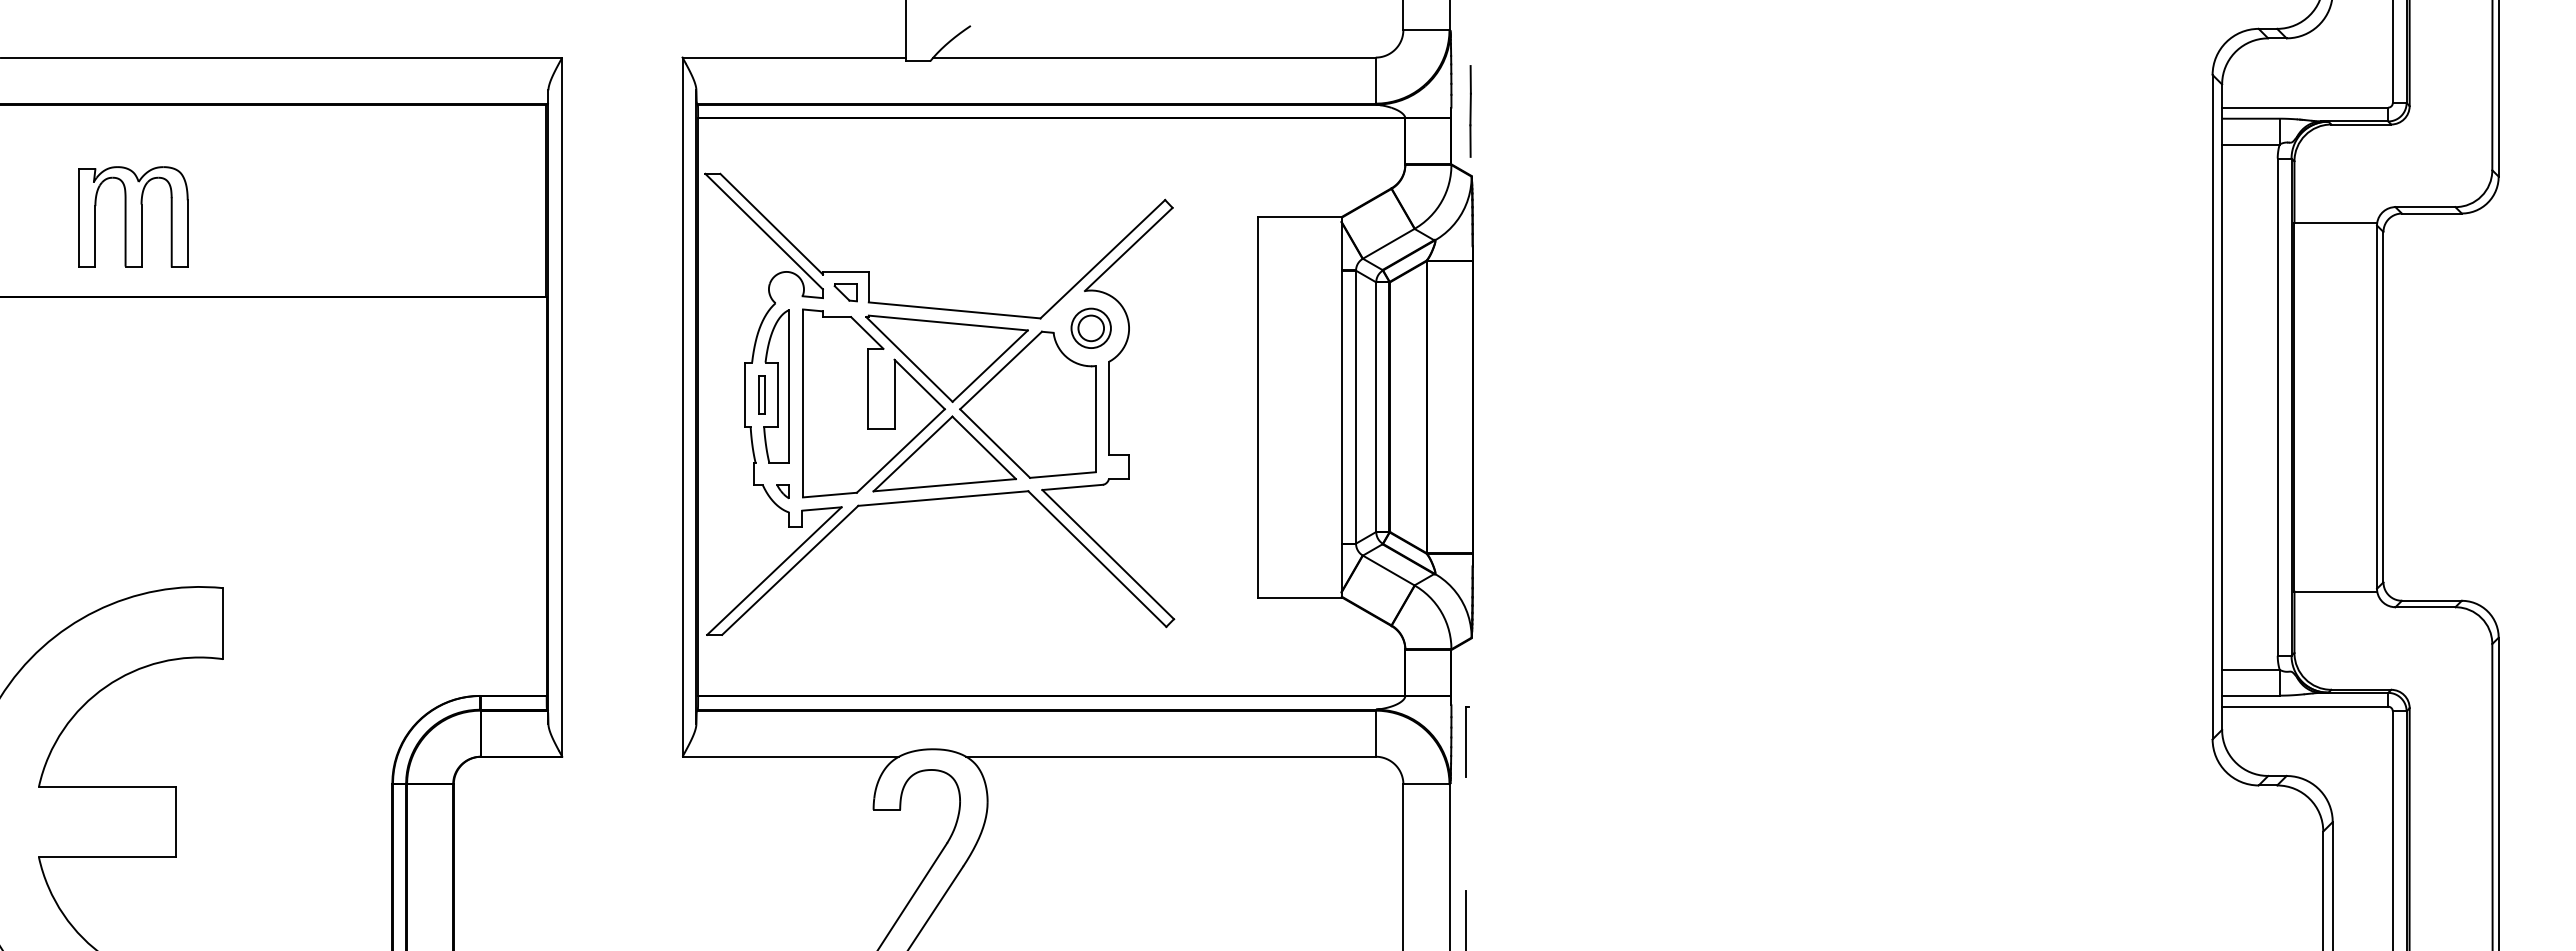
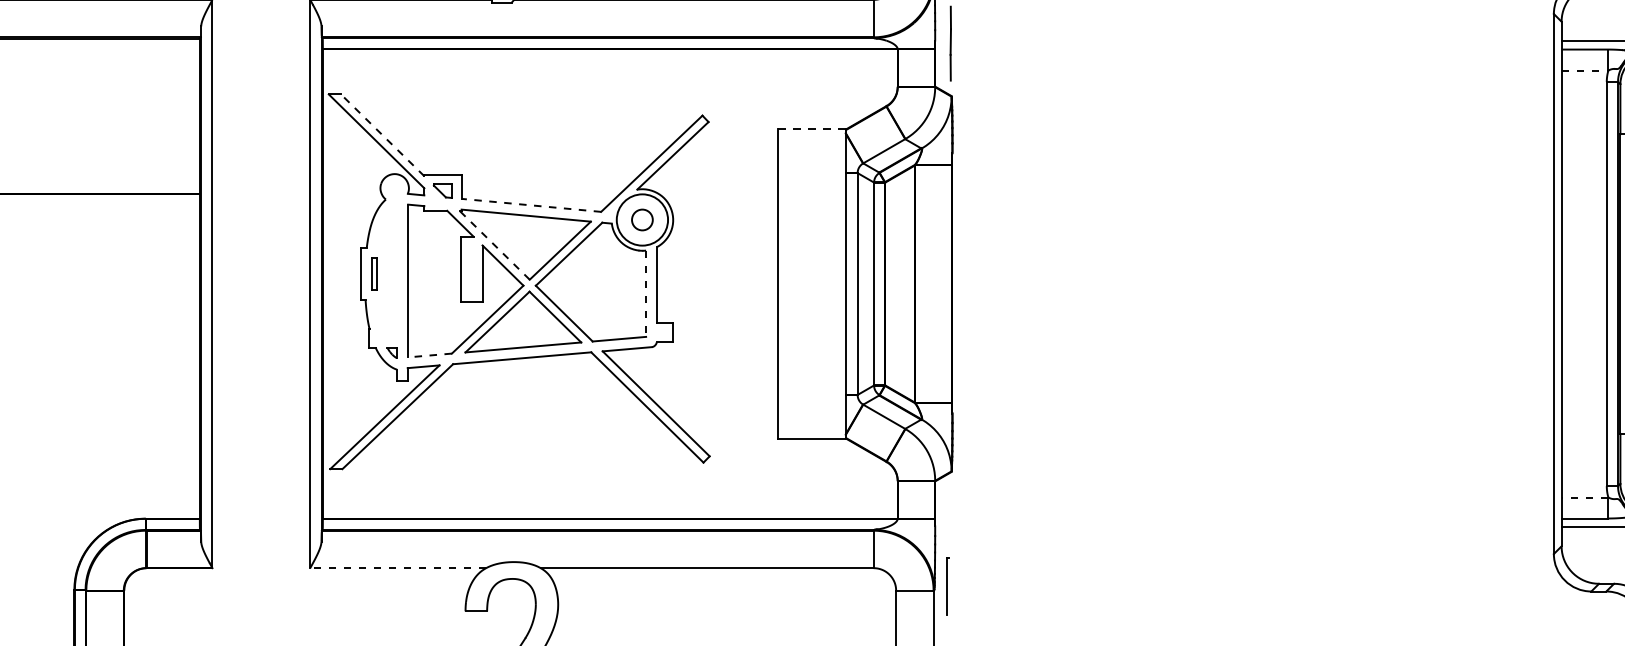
line: (2250, 144) -> (1584, 70), solid -> dashed
line: (1299, 216) -> (811, 129), solid -> dashed
line: (771, 224) -> (382, 135), solid -> dashed
line: (954, 310) -> (531, 205), solid -> dashed
circle: (1090, 328) -> (641, 220), size x1.6
line: (909, 359) -> (494, 245), solid -> dashed
part: (776, 386) -> (386, 267), removed
line: (1095, 419) -> (645, 294), solid -> dashed
line: (829, 495) -> (429, 355), solid -> dashed
line: (2250, 669) -> (1584, 497), solid -> dashed
part: (1467, 741) -> (948, 585), moved
line: (790, 756) -> (397, 567), solid -> dashed

